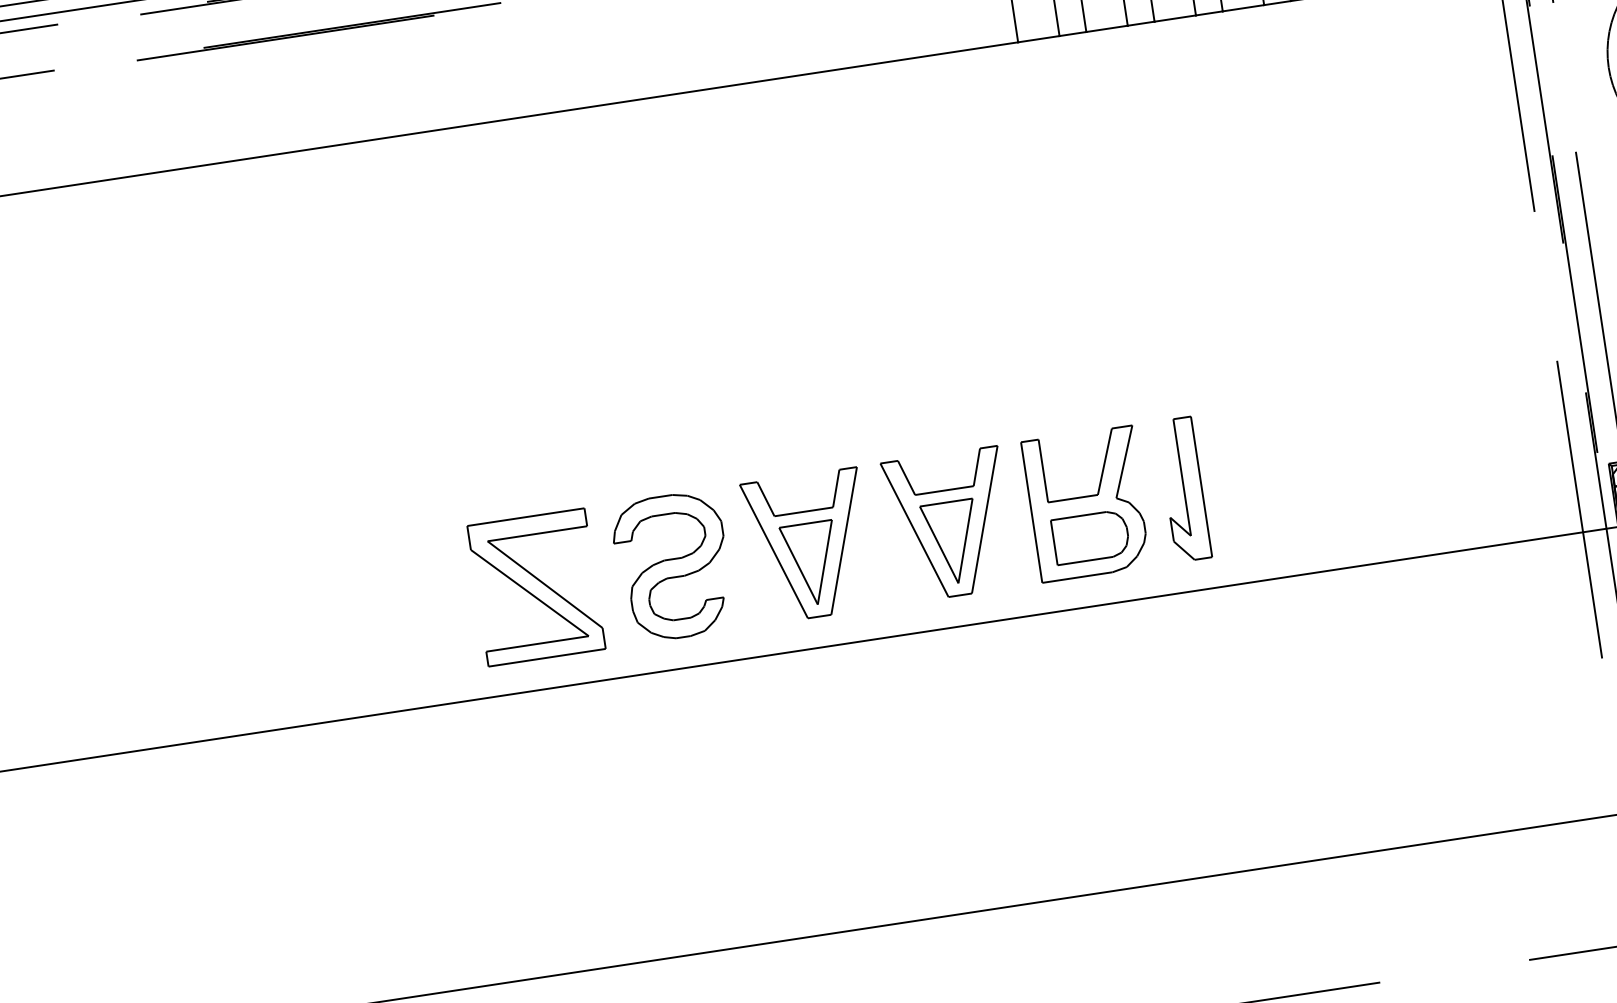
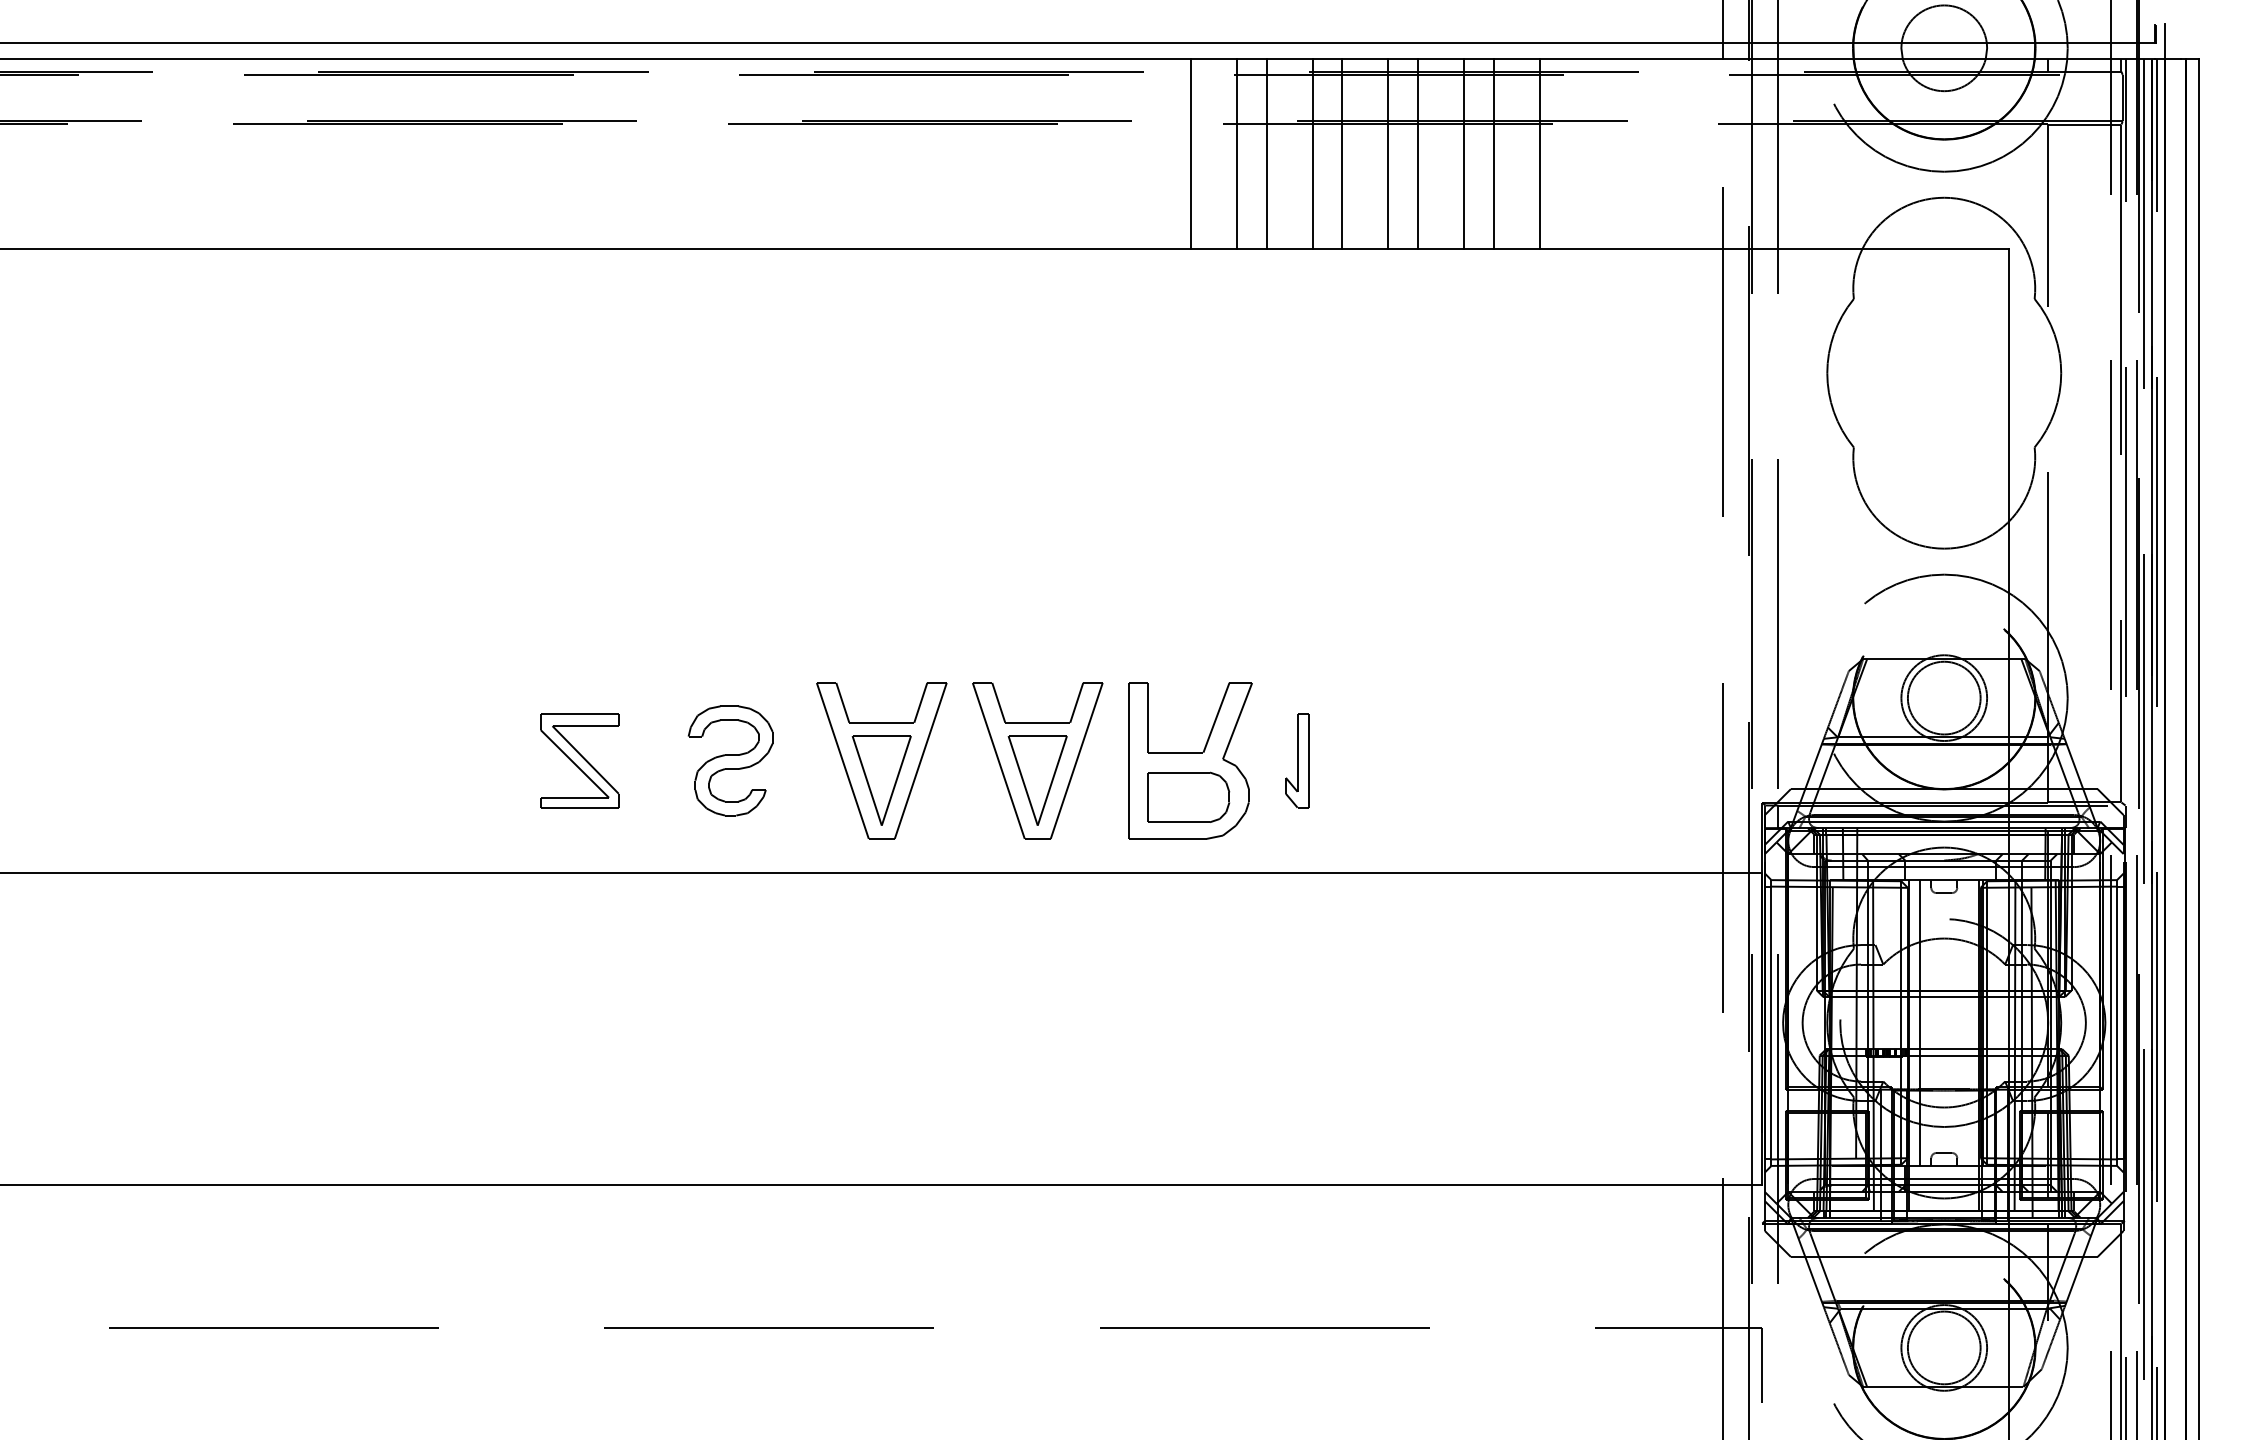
part: (1183, 489) -> (1297, 760), size x0.6
part: (672, 566) -> (730, 760), size x0.7
part: (536, 587) -> (579, 760), size x0.6

